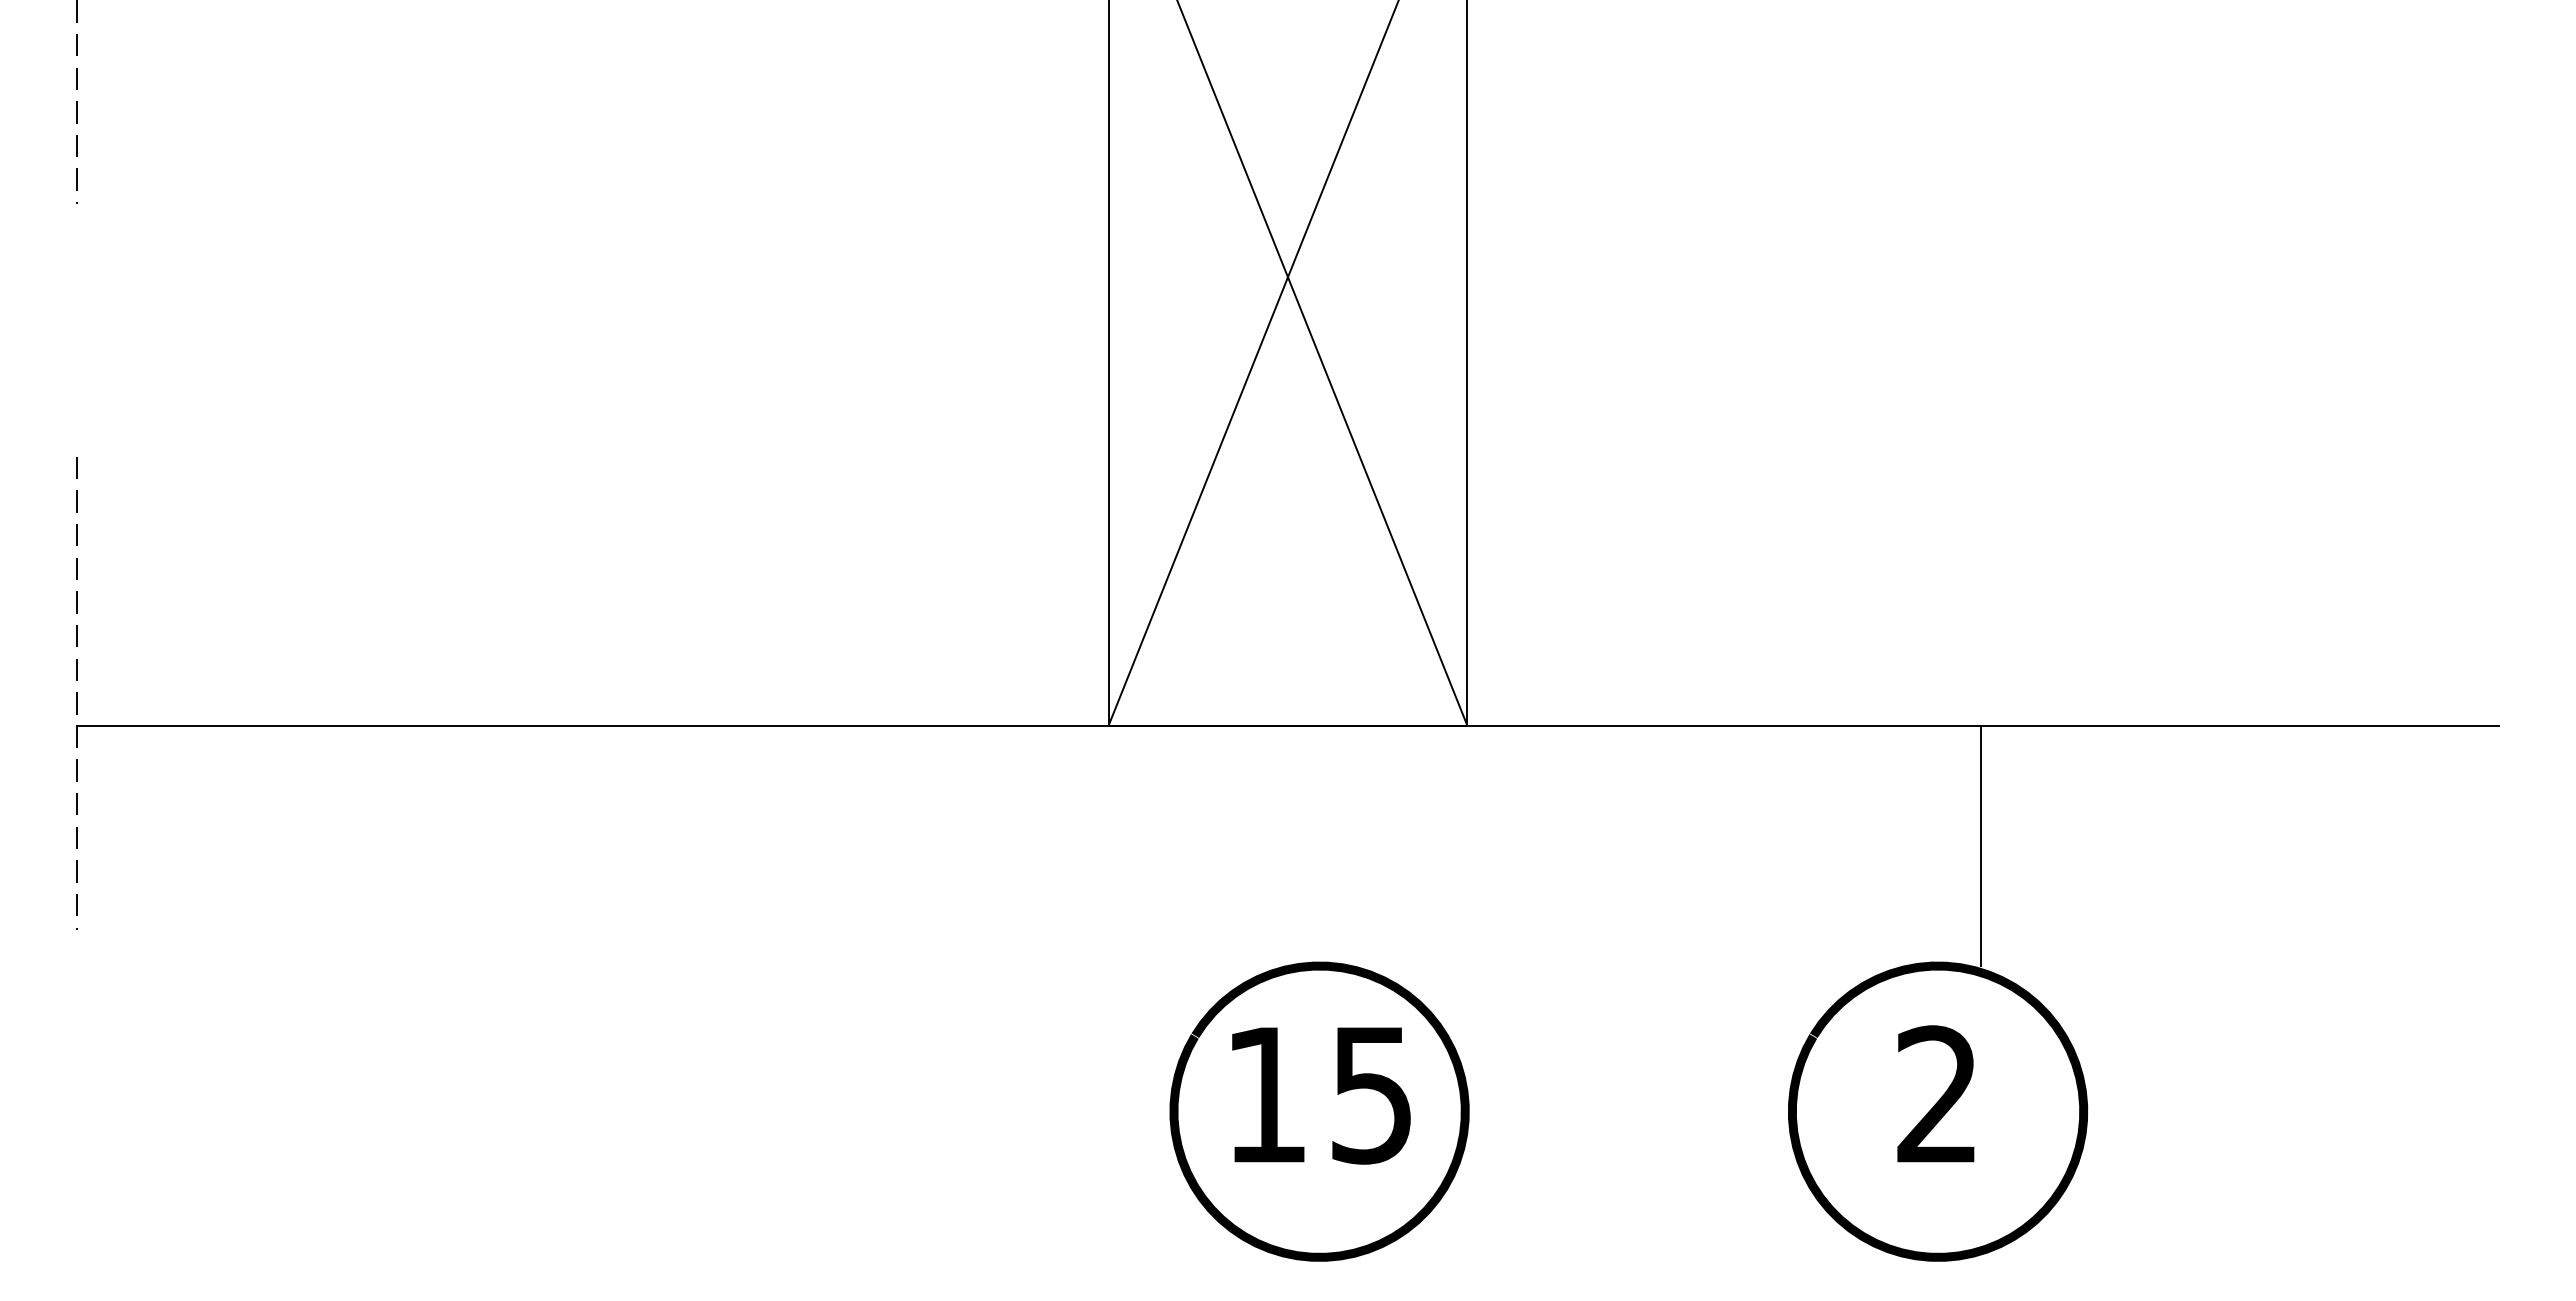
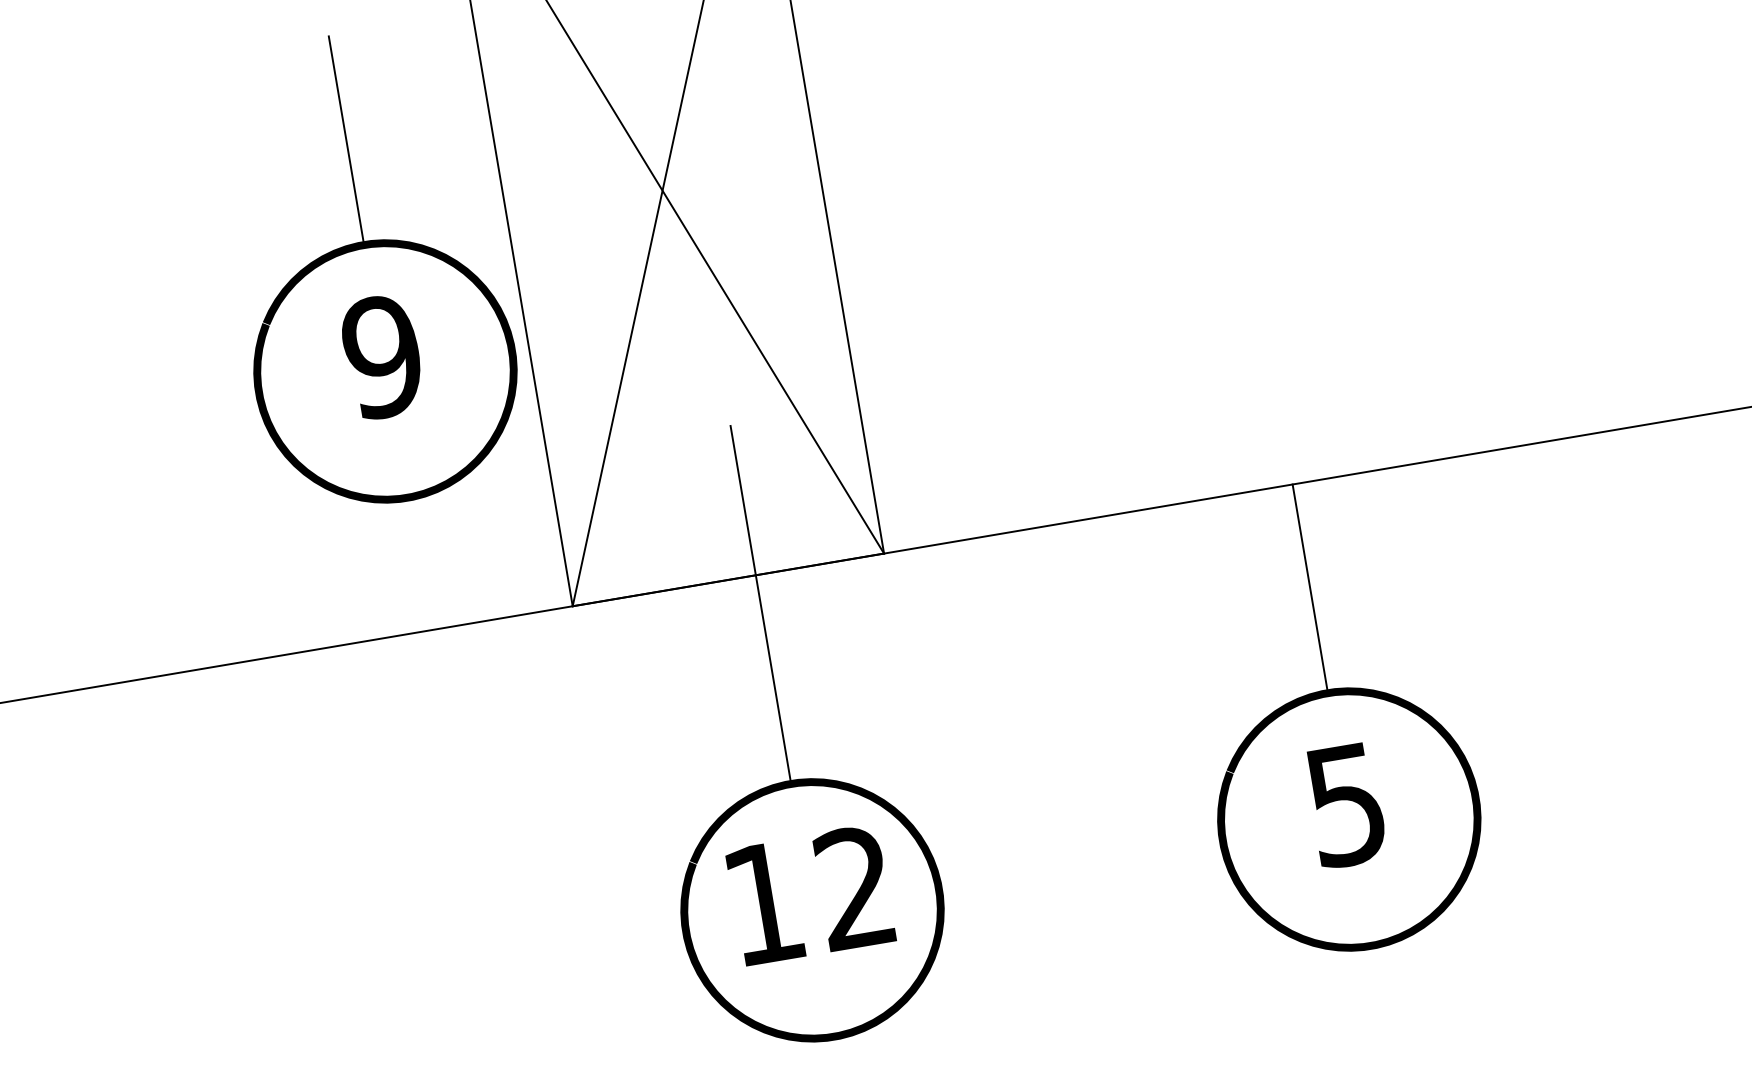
part: (943, 308) -> (368, 268), added
line: (1319, 759) -> (760, 604), added
line: (1981, 845) -> (1310, 588), moved
text: (1370, 1094) -> (854, 887), 15 -> 12
text: (1936, 1094) -> (1345, 804), 2 -> 5

